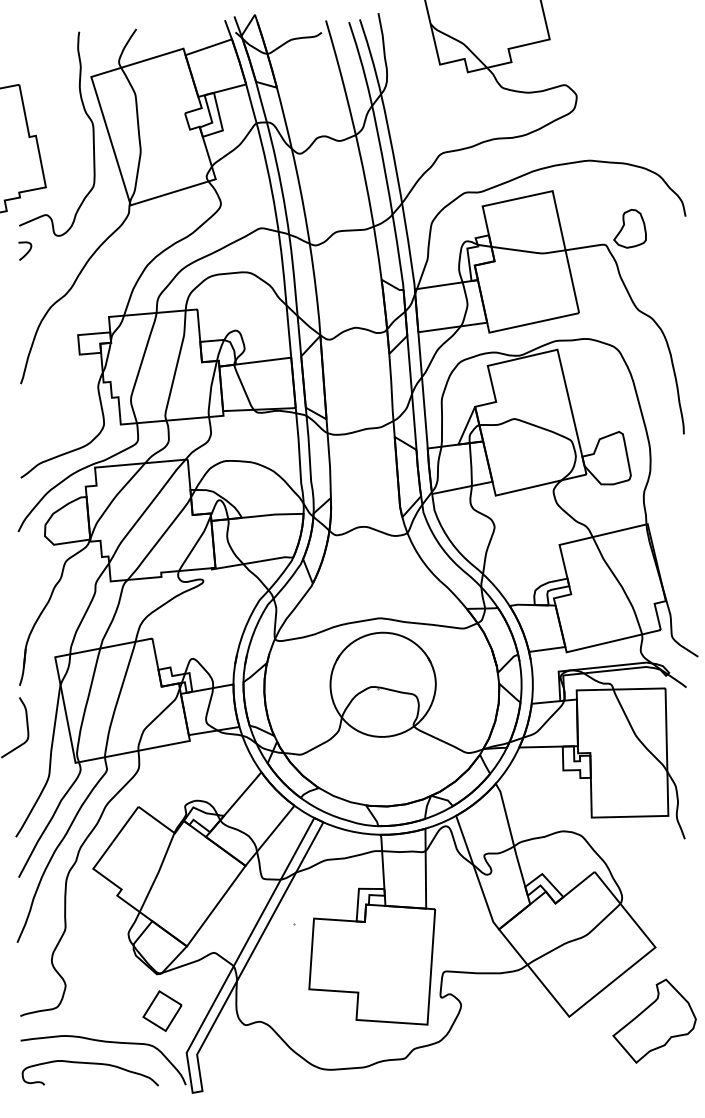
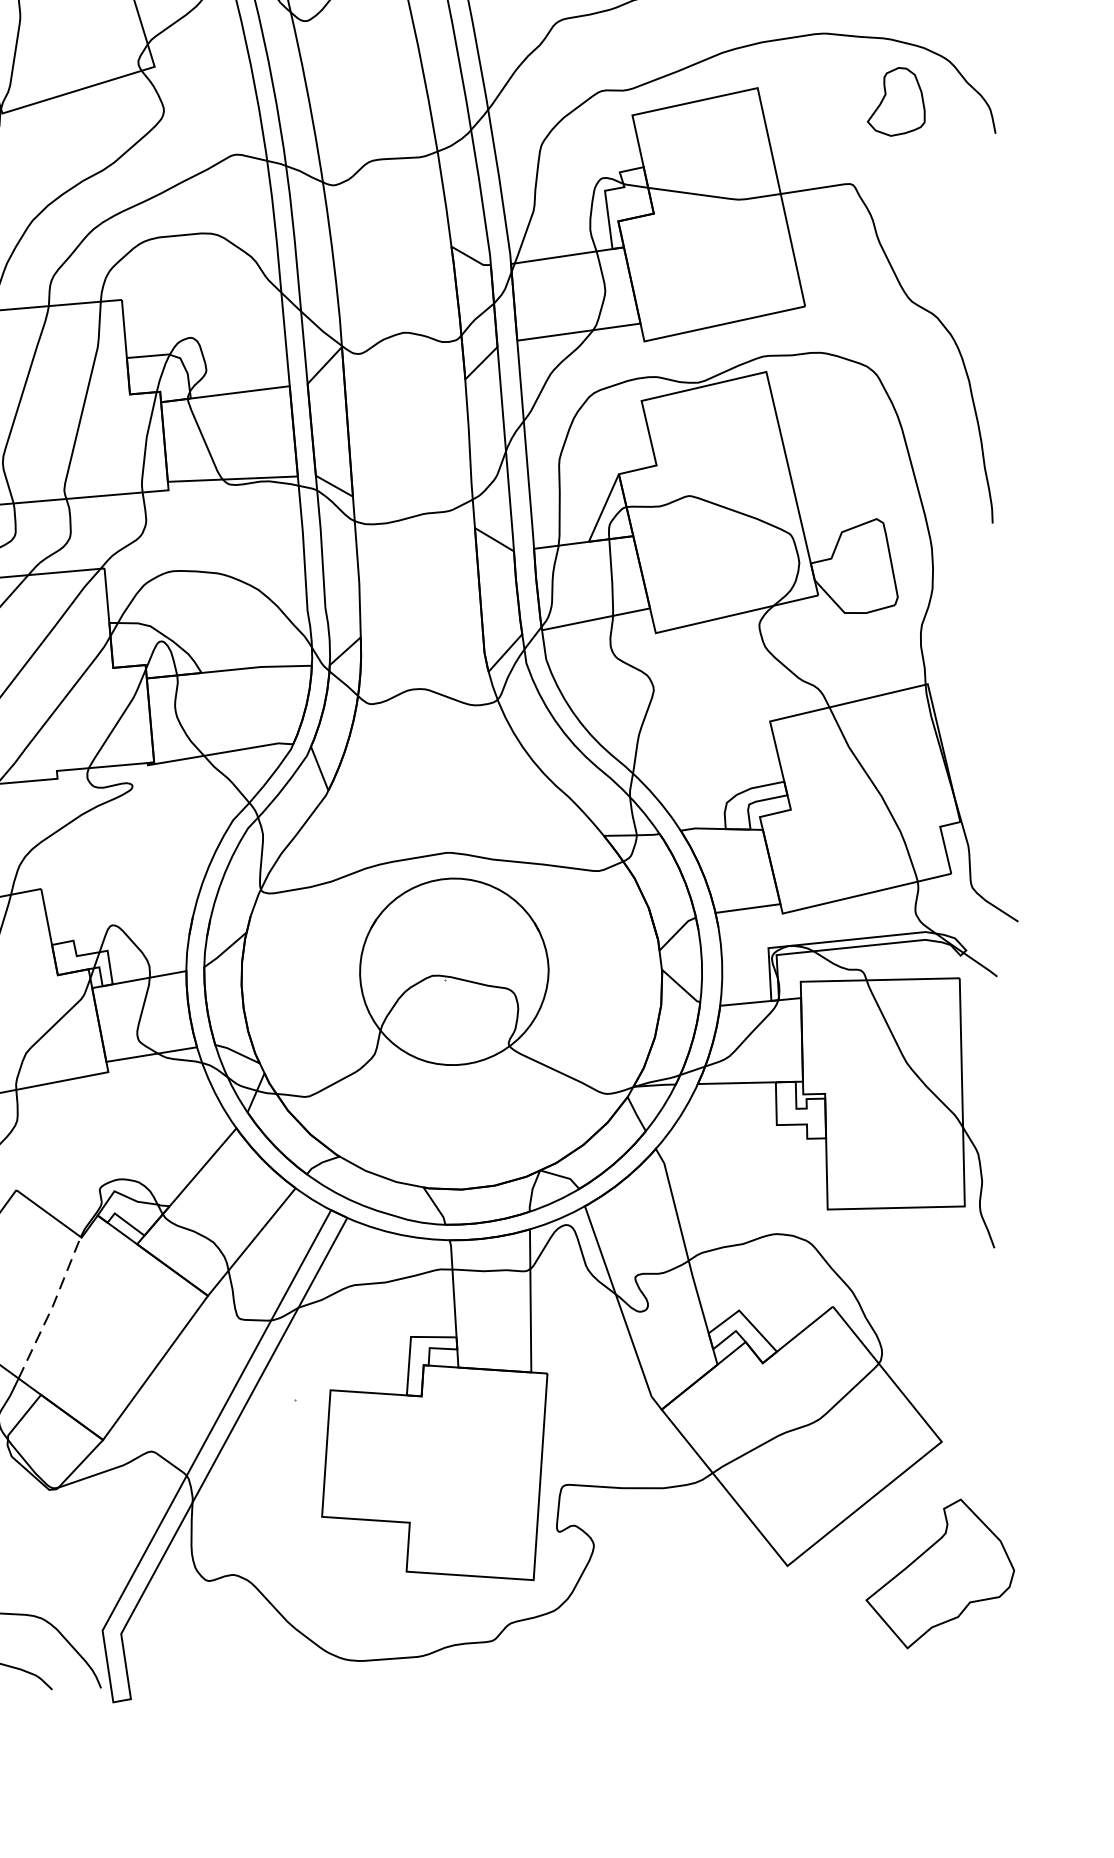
part: (629, 228) -> (895, 101), moved
line: (158, 872) -> (52, 1307), solid -> dashed
part: (162, 1010) -> (59, 1554), removed

